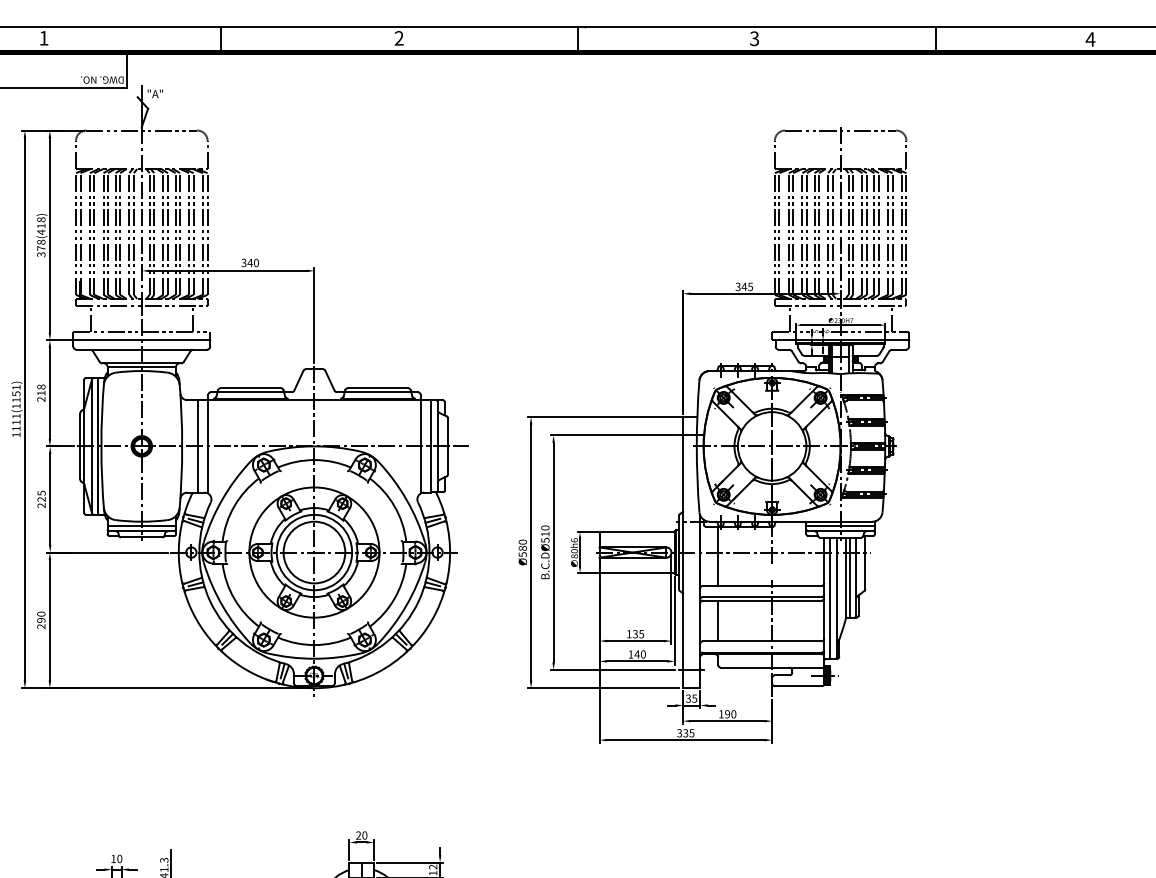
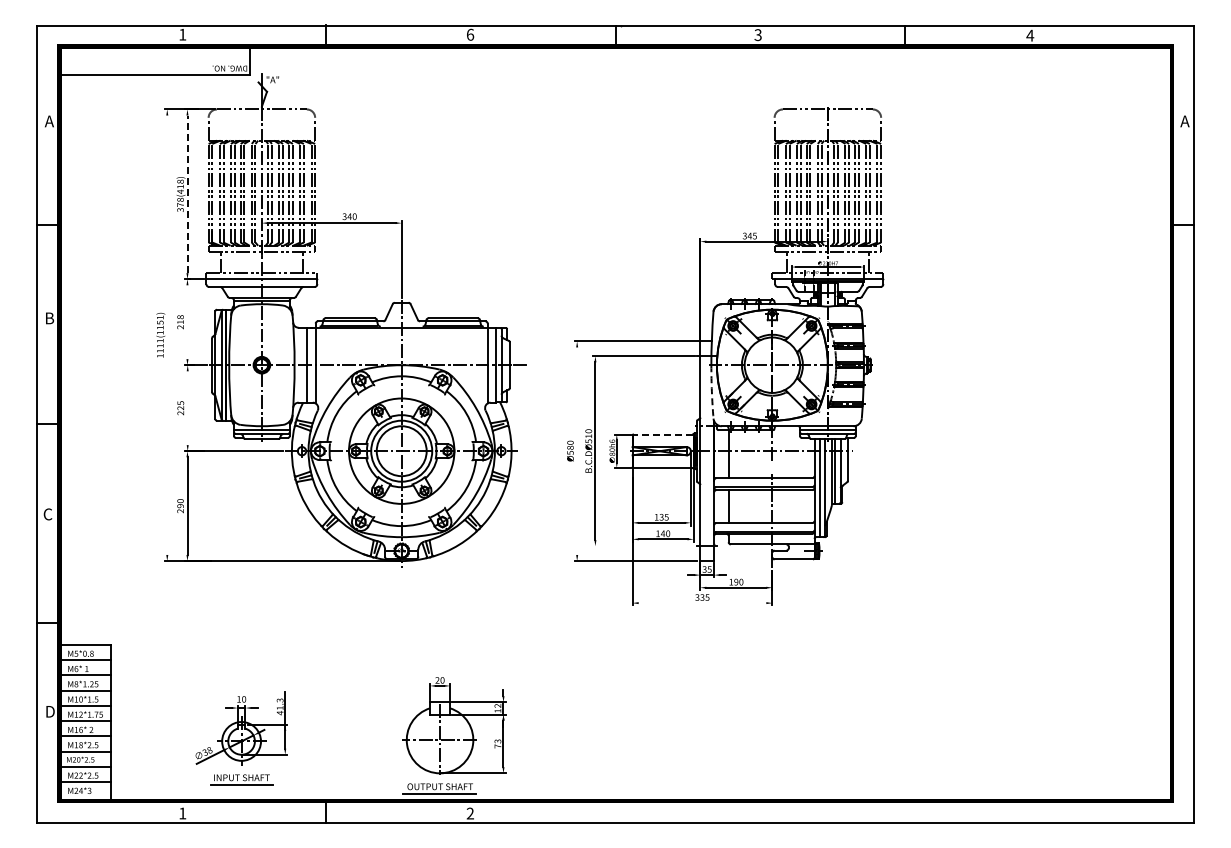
text: (399, 38) -> (470, 34), 2 -> 6
line: (49, 235) -> (187, 194), solid -> dashed
line: (49, 393) -> (187, 322), removed
line: (25, 408) -> (167, 334), removed
arc: (696, 478) -> (711, 391), solid -> dashed
line: (49, 499) -> (187, 408), removed
line: (637, 531) -> (663, 434), solid -> dashed
line: (531, 551) -> (577, 450), removed
line: (612, 670) -> (643, 546), removed
line: (685, 740) -> (702, 603), removed

